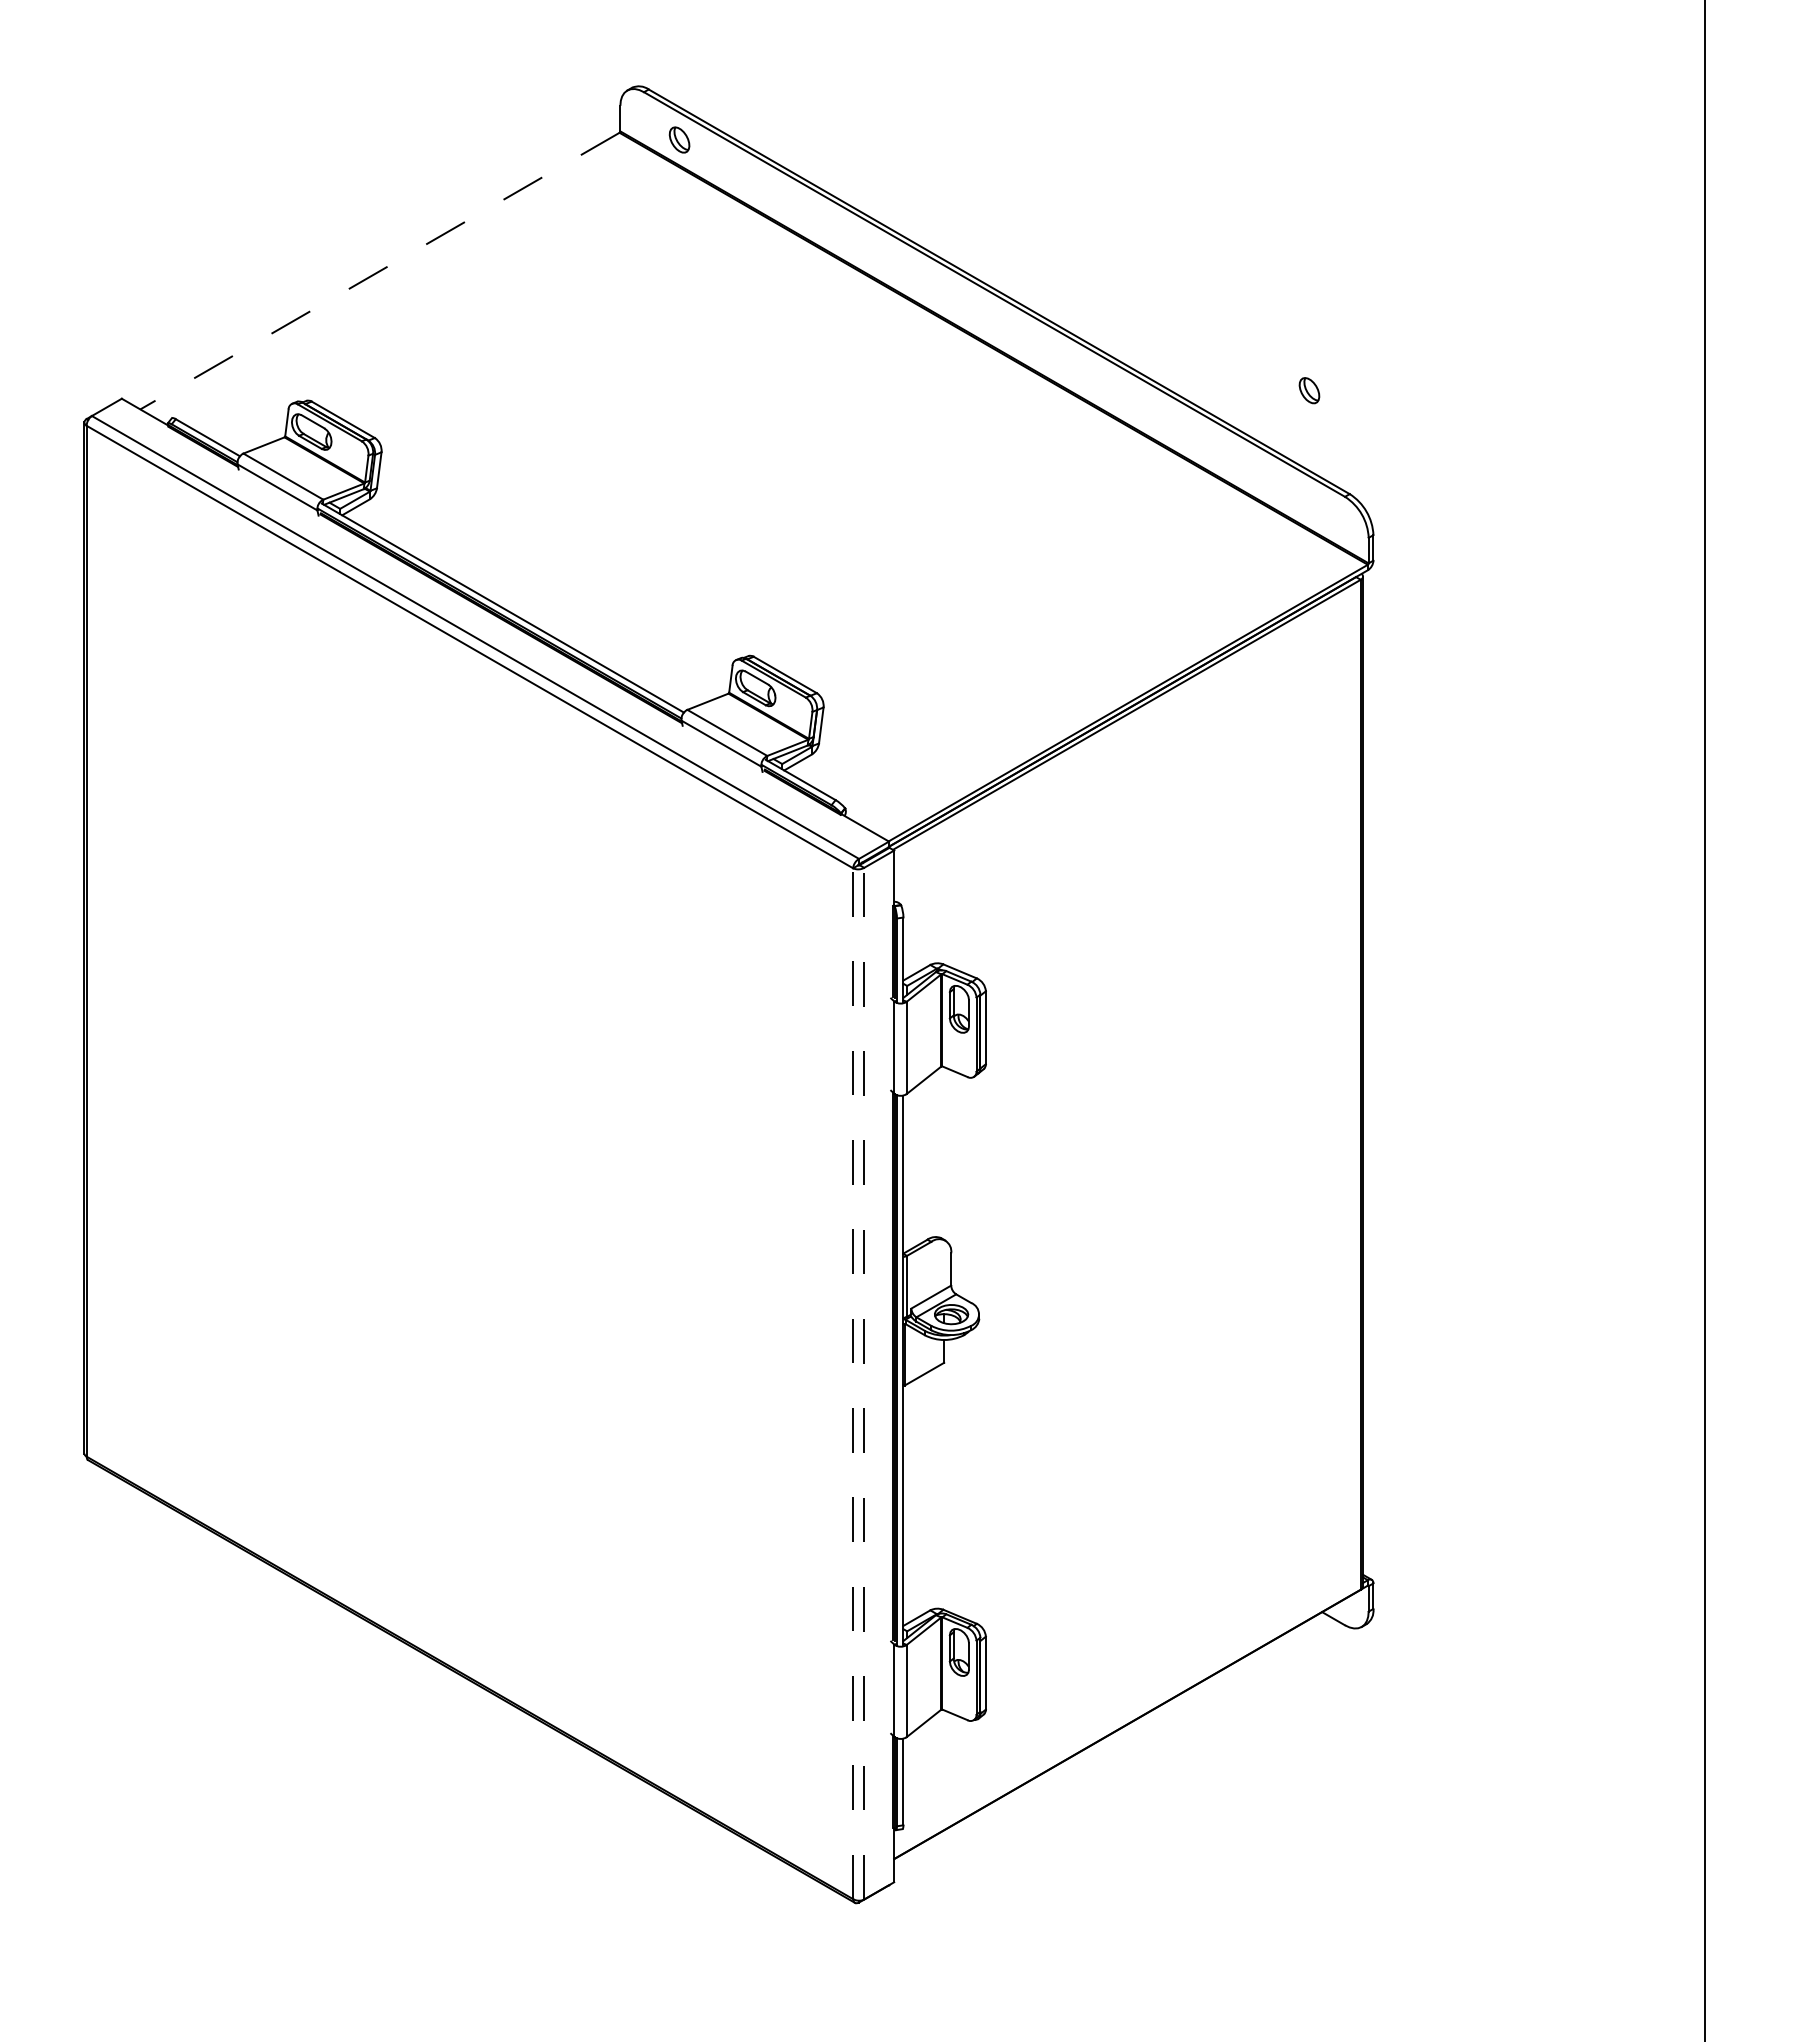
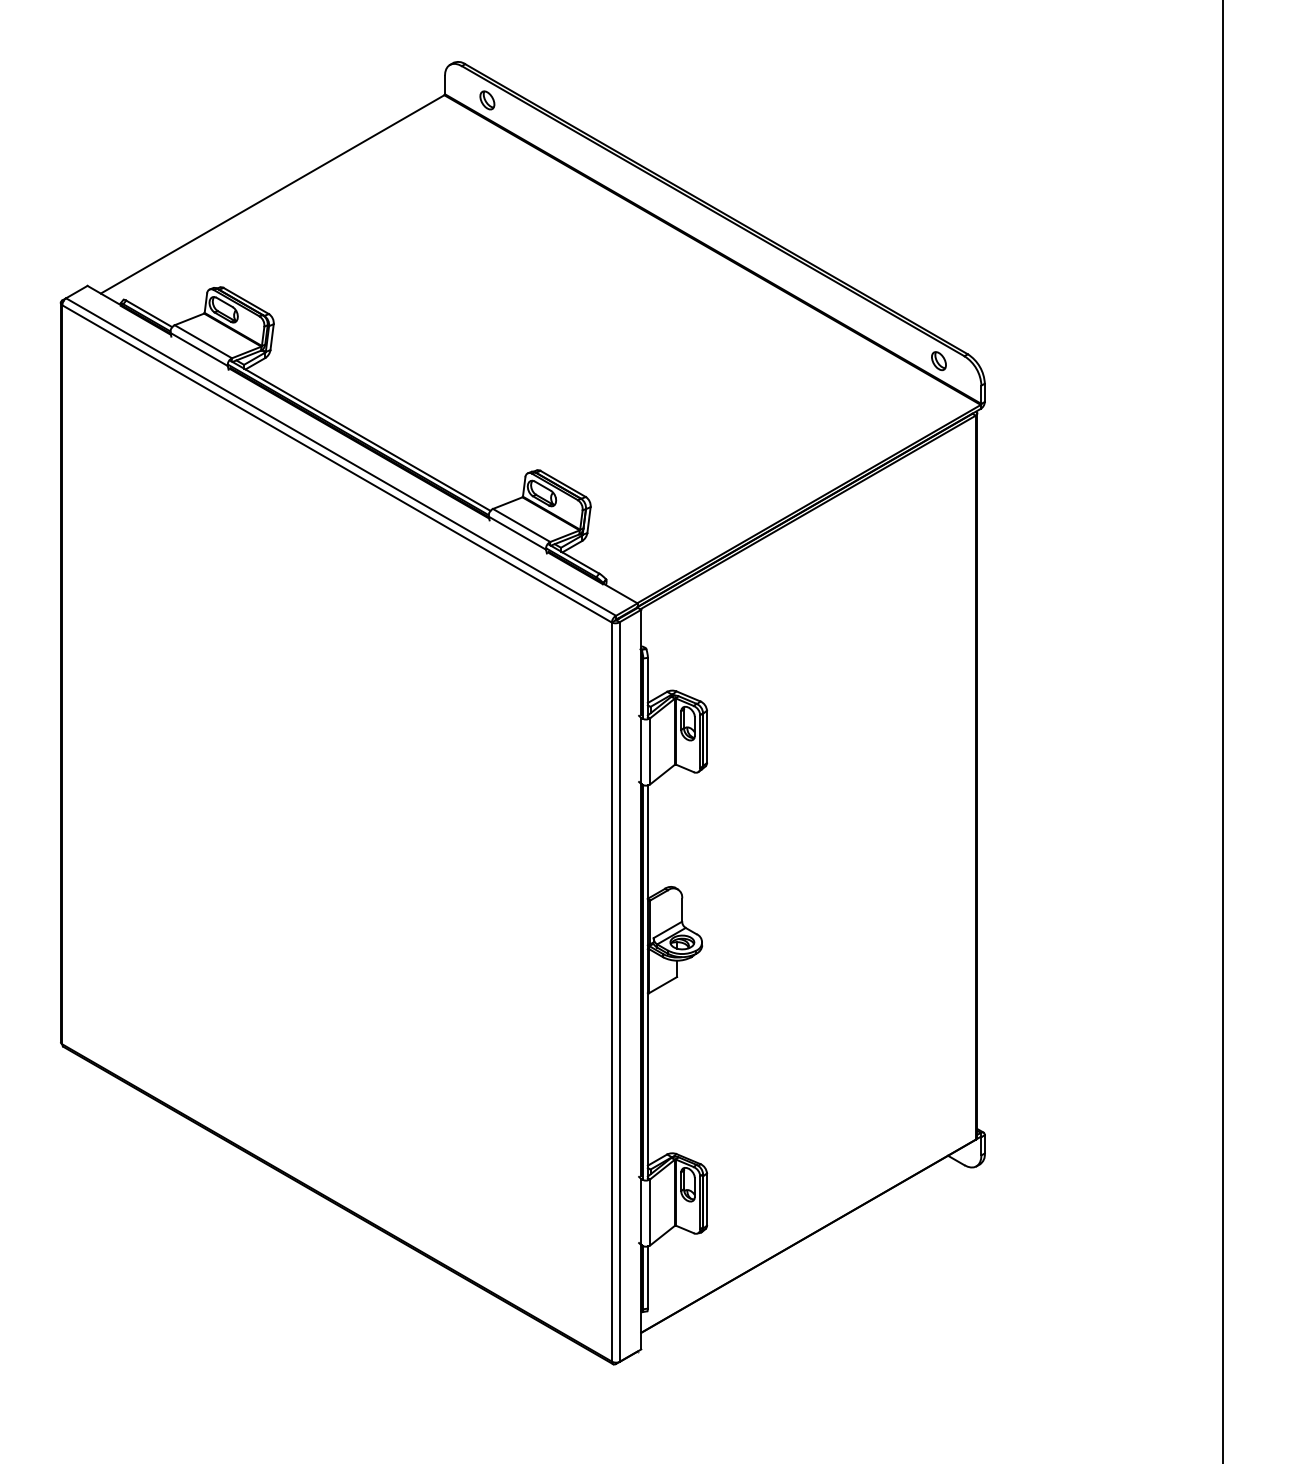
line: (379, 271) -> (272, 194), dashed -> solid
part: (1309, 390) -> (938, 361), moved
line: (853, 1383) -> (612, 991), dashed -> solid
line: (864, 1383) -> (619, 991), dashed -> solid

